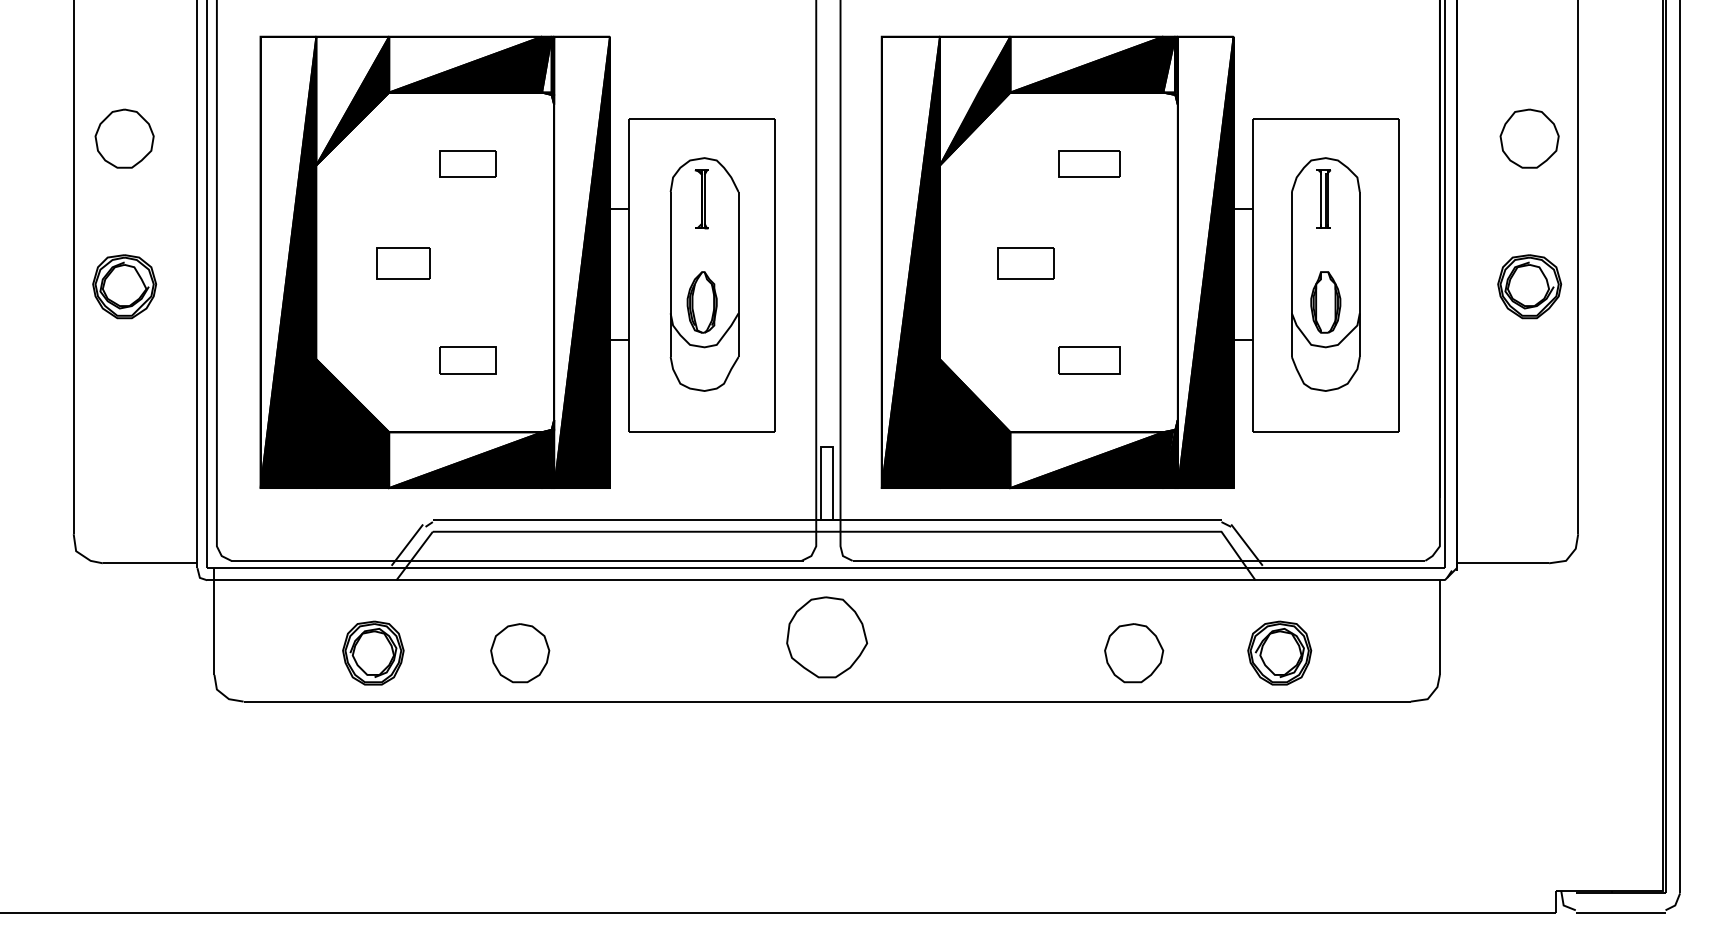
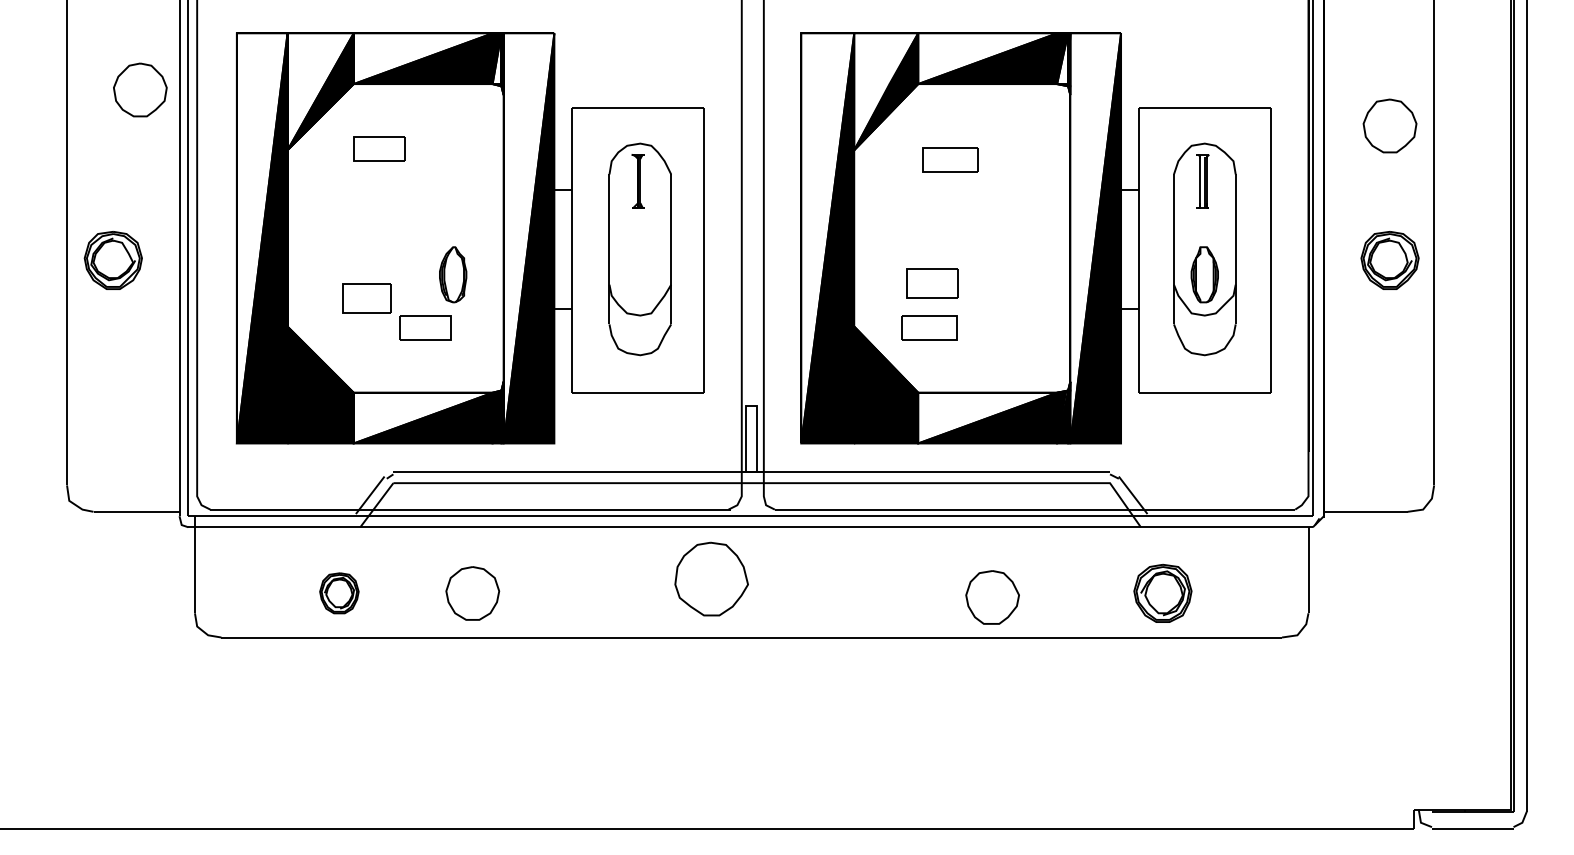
part: (124, 138) -> (140, 89), moved
part: (468, 163) -> (379, 148), moved
part: (1088, 163) -> (950, 159), moved
part: (403, 263) -> (366, 298), moved
part: (1026, 263) -> (932, 283), moved
part: (702, 302) -> (453, 274), moved
part: (1088, 360) -> (929, 327), moved
part: (826, 636) -> (711, 578), moved
part: (373, 652) -> (339, 592), size x0.7
part: (1133, 653) -> (992, 597), moved

